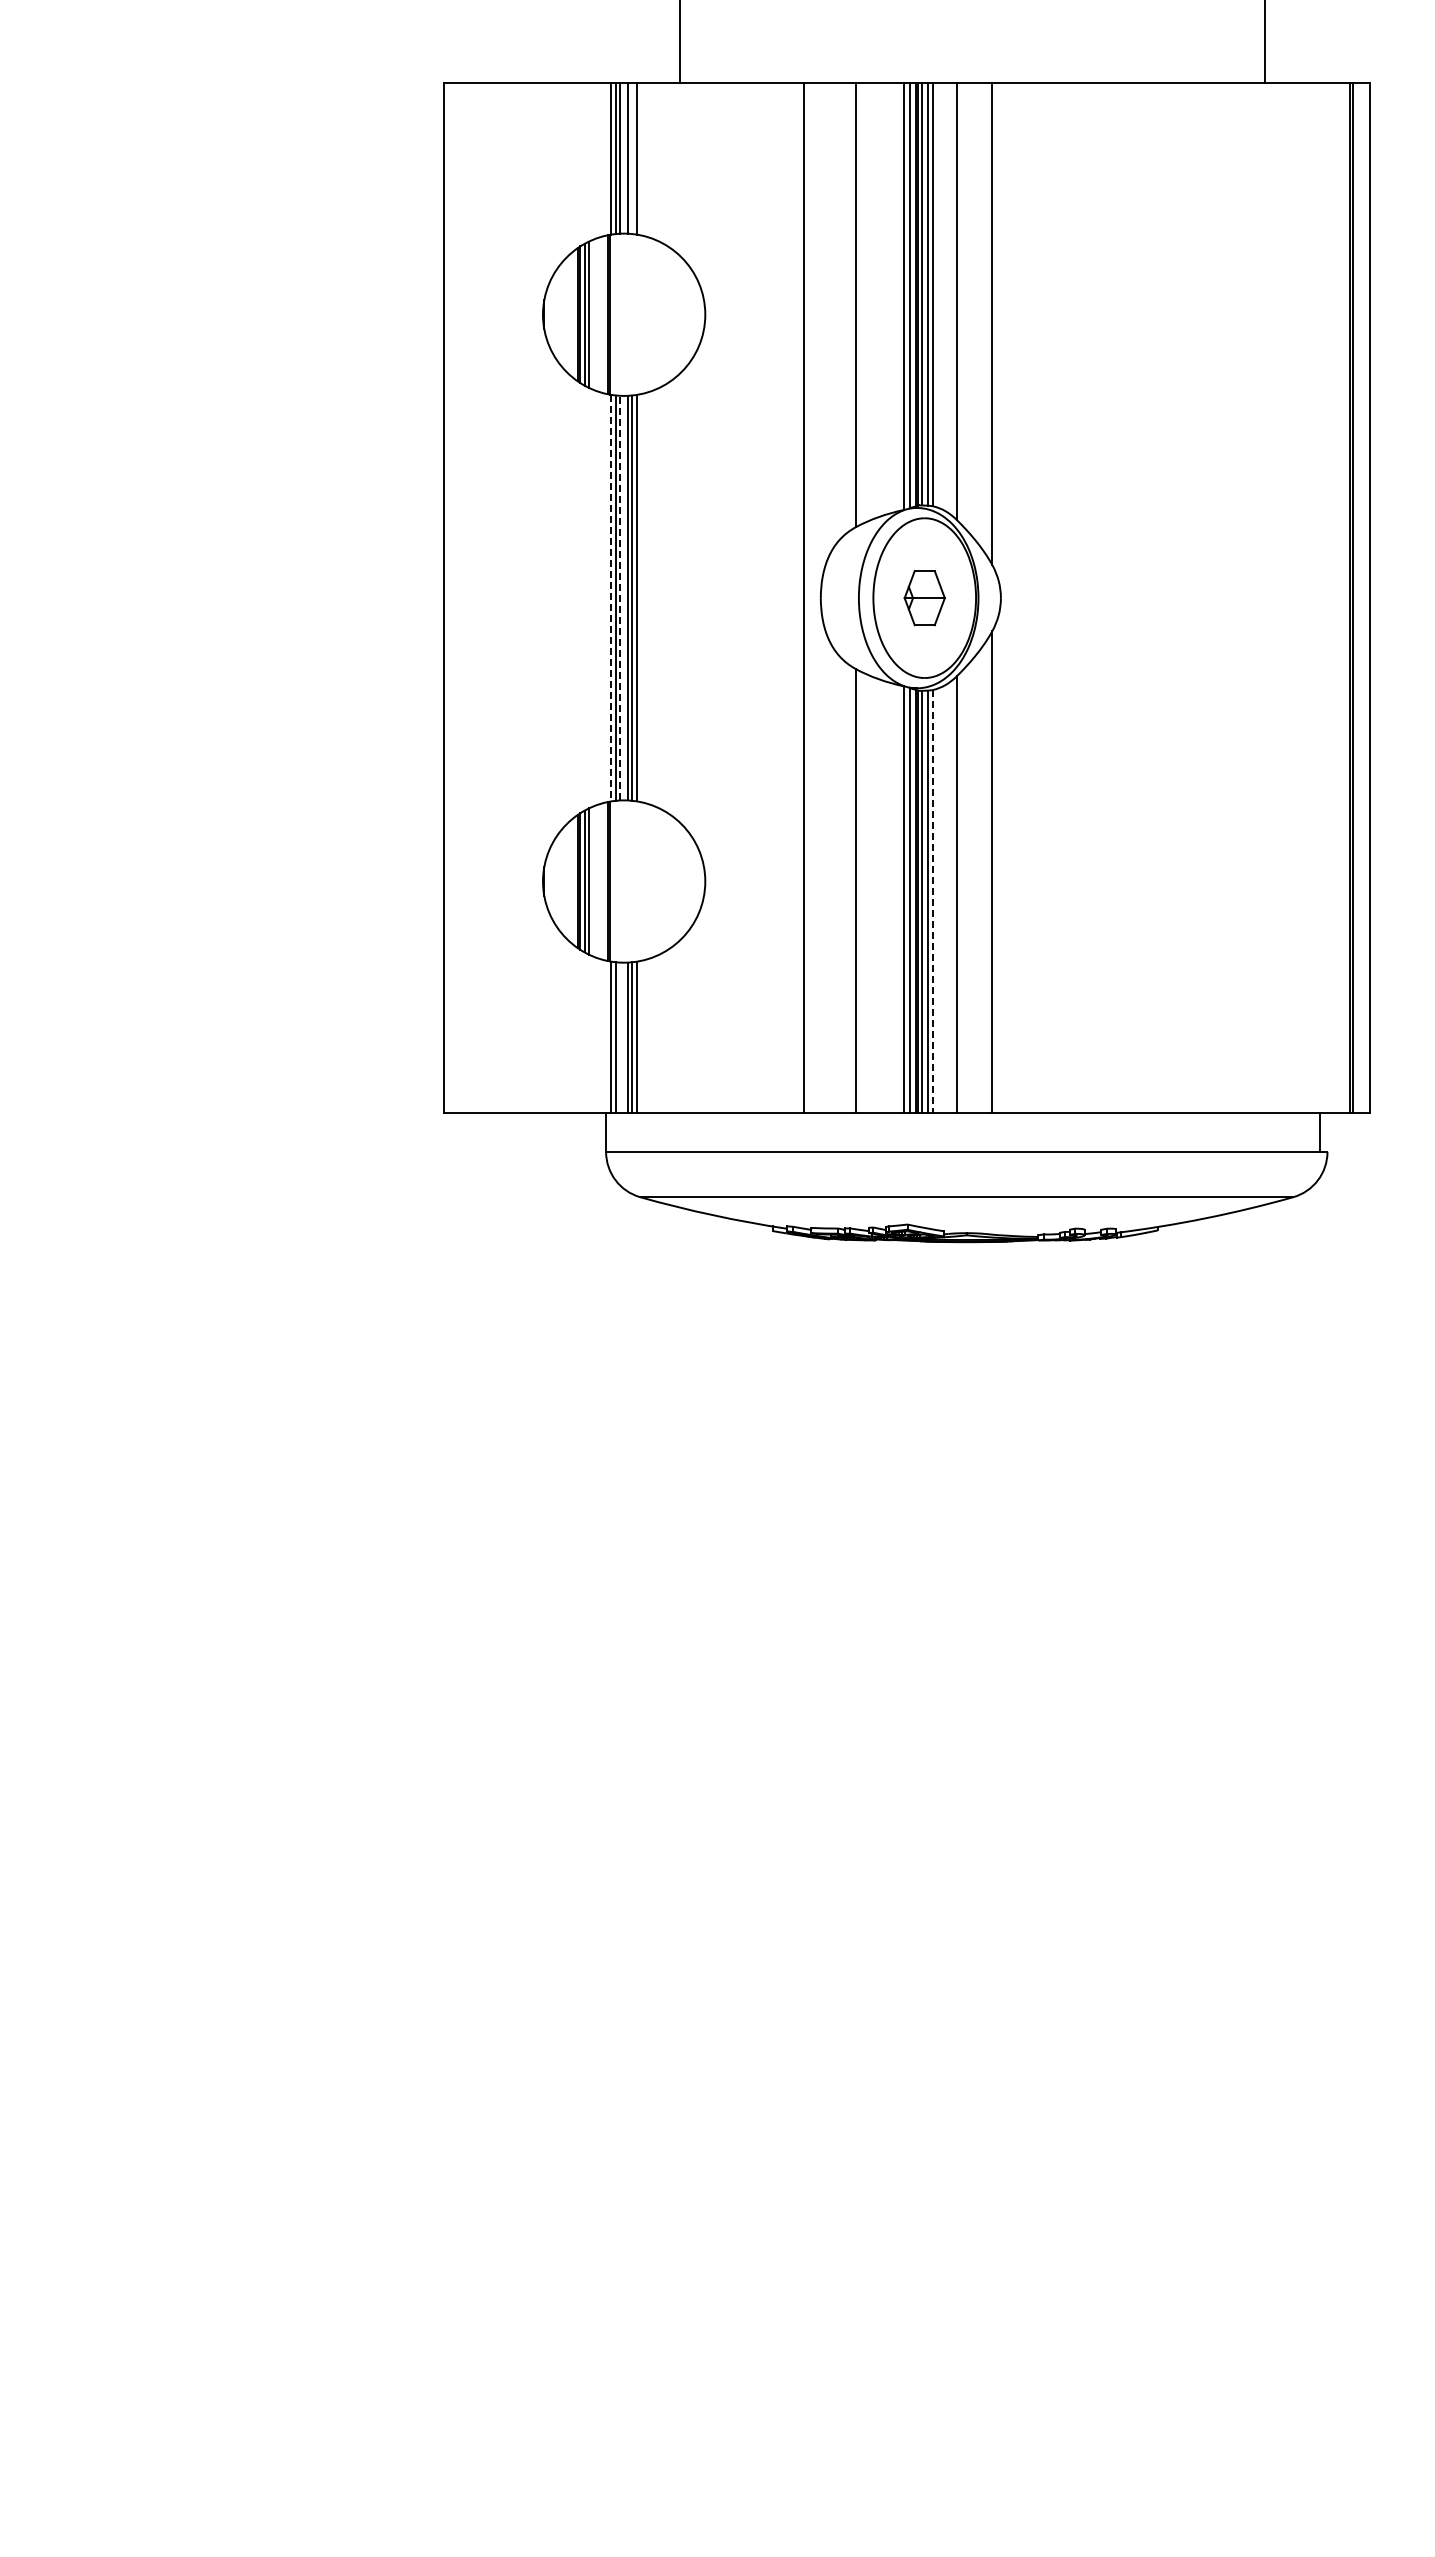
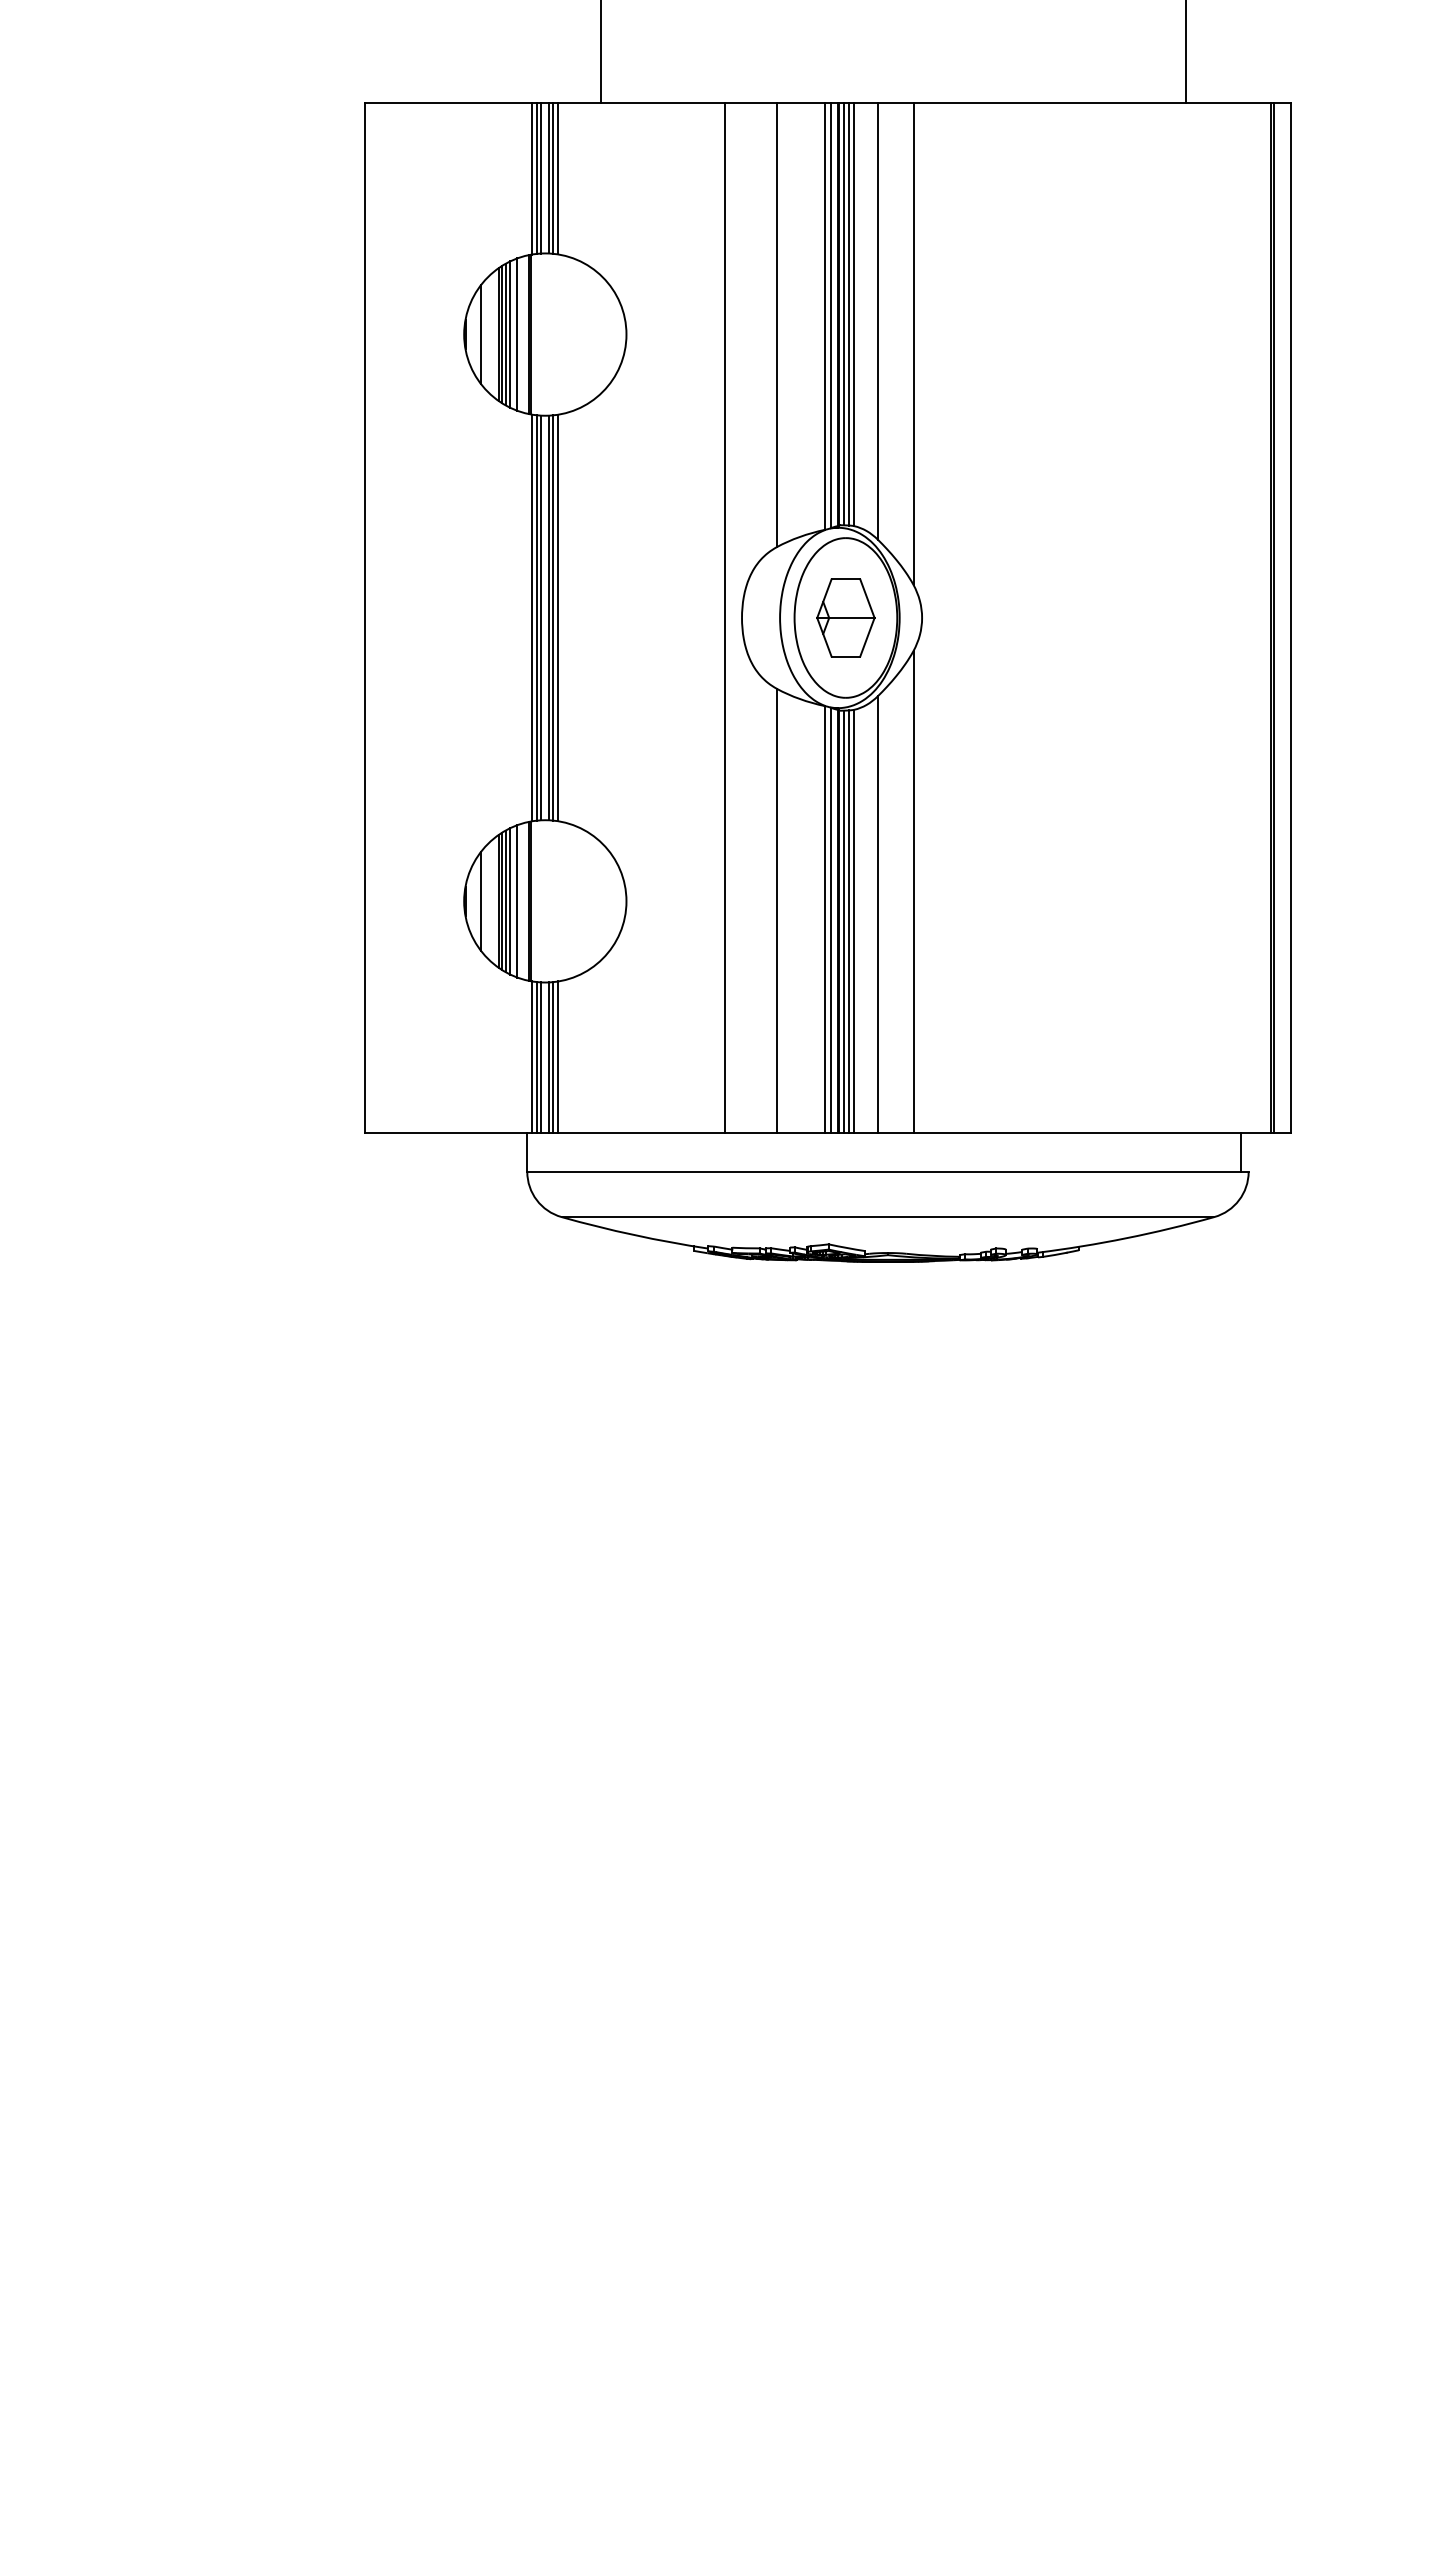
line: (631, 157) -> (552, 177), added
line: (560, 314) -> (481, 334), added
line: (596, 314) -> (517, 334), added
line: (620, 597) -> (541, 617), dashed -> solid
part: (924, 597) -> (845, 617), size x1.43
line: (611, 598) -> (532, 618), dashed -> solid
line: (560, 881) -> (481, 901), added
line: (596, 881) -> (517, 901), added
line: (933, 901) -> (854, 921), dashed -> solid
line: (620, 1037) -> (541, 1057), added

